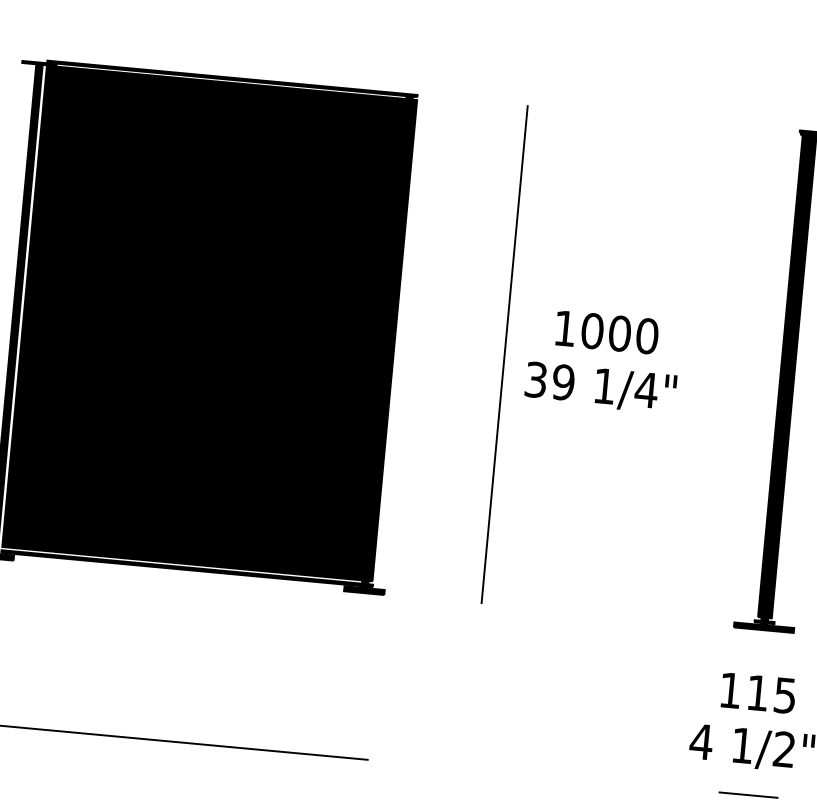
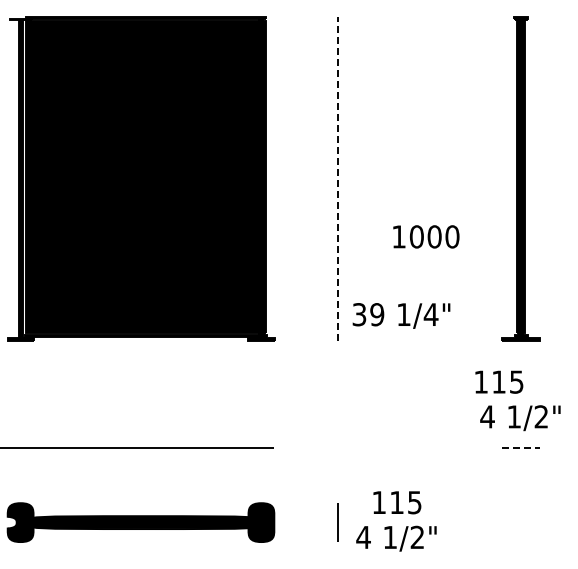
text: (607, 331) -> (426, 236), moved
line: (504, 354) -> (337, 179), solid -> dashed
text: (600, 387) -> (401, 315), moved
text: (758, 692) -> (499, 381), moved
line: (749, 795) -> (521, 448), solid -> dashed

